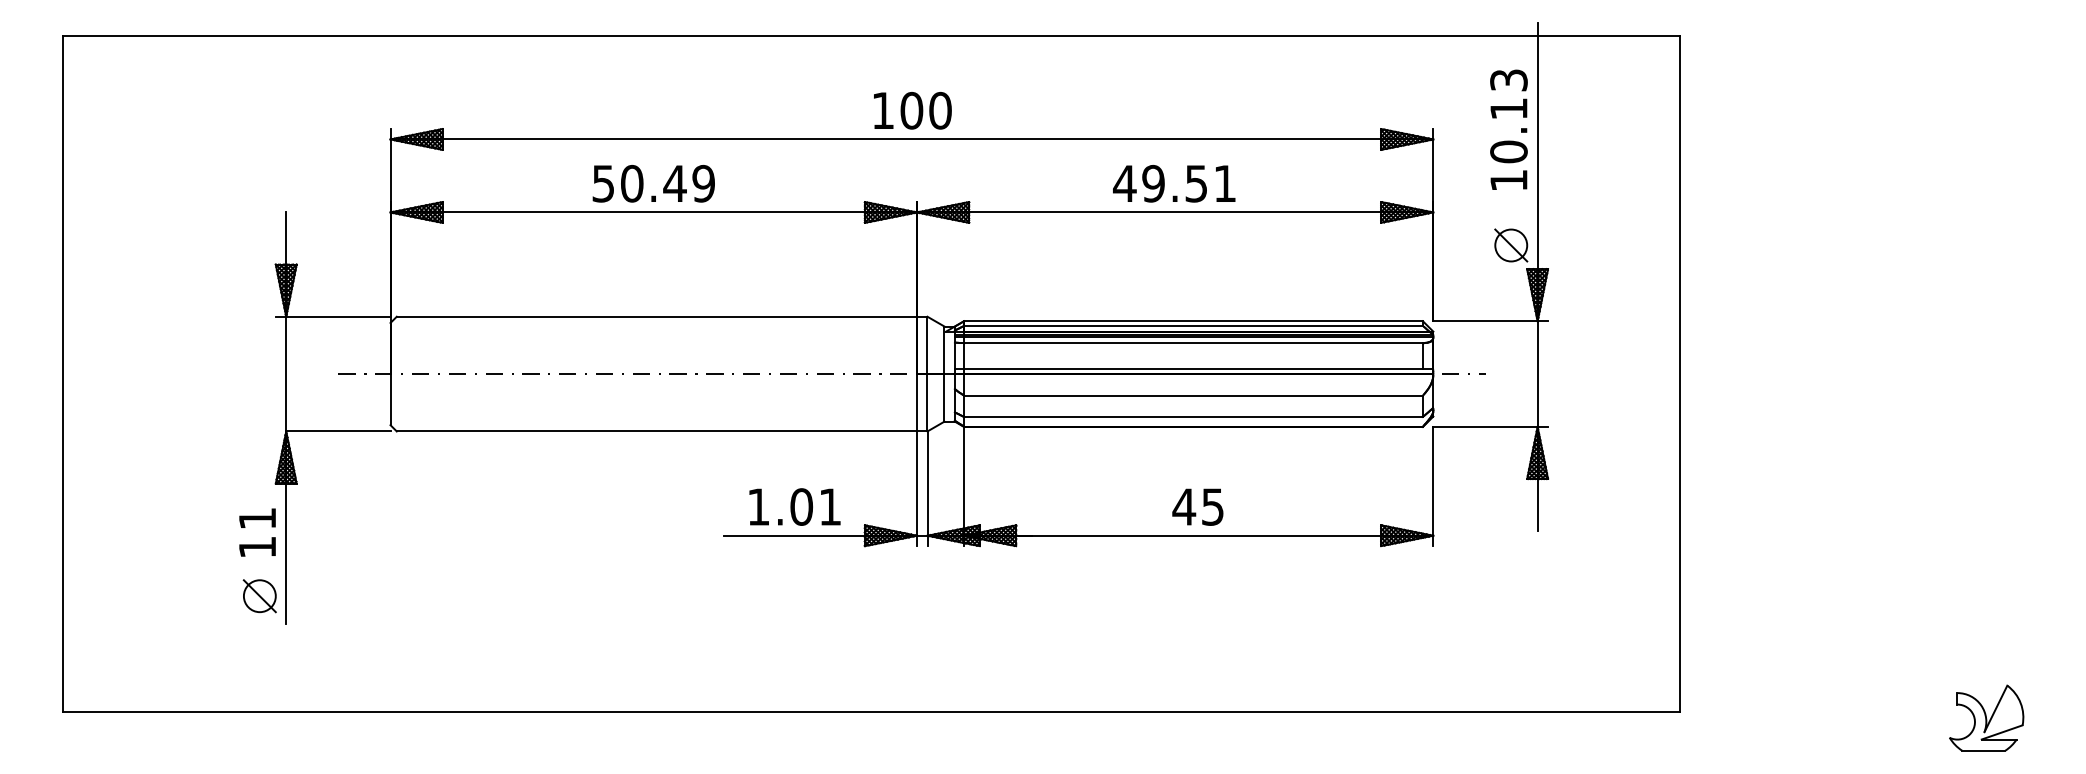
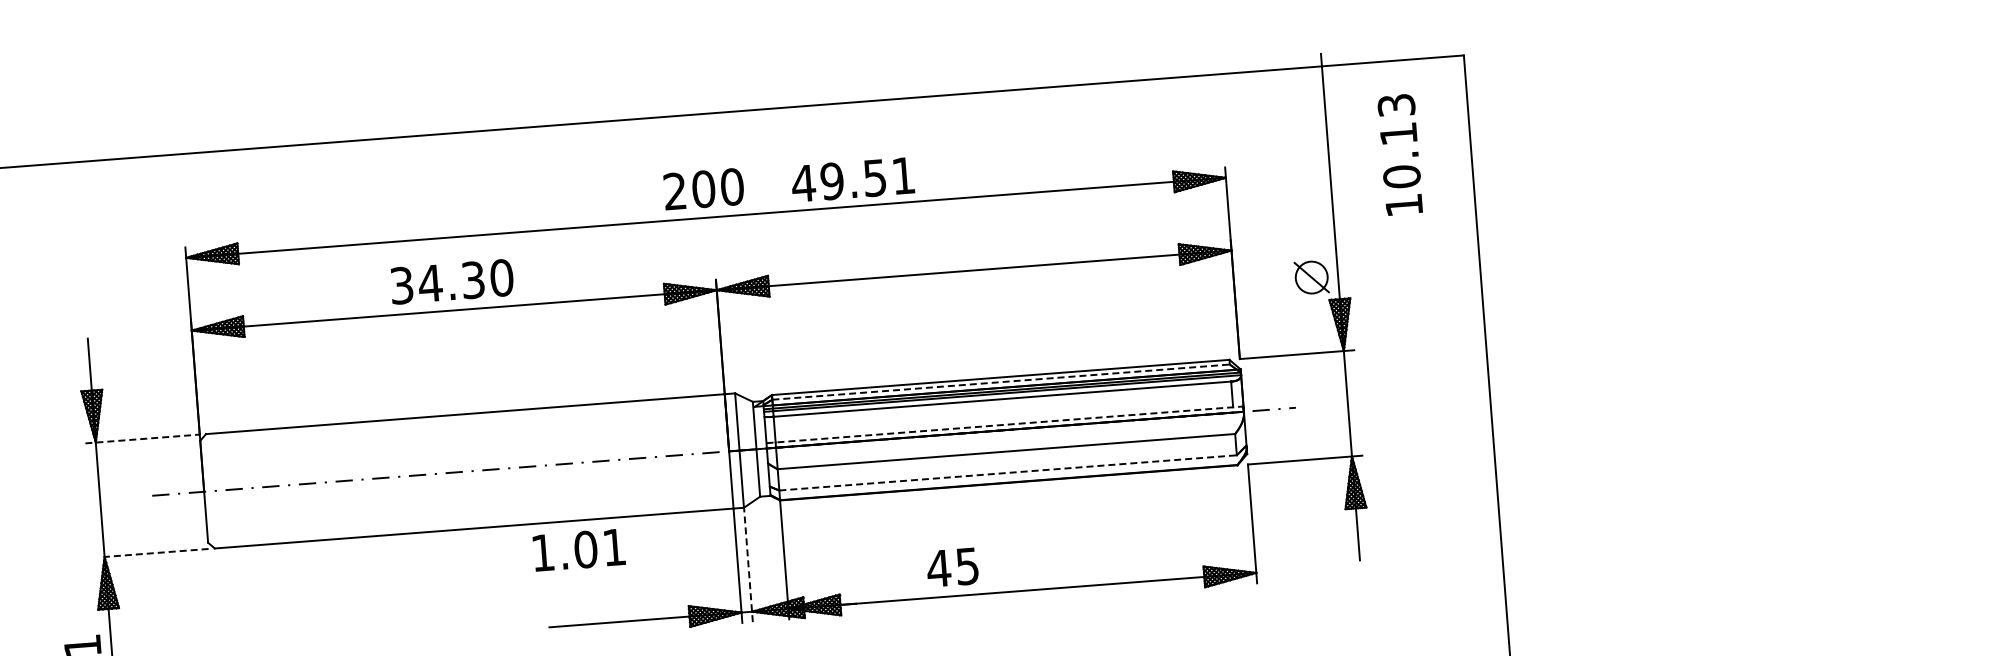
text: (882, 109) -> (674, 190), 100 -> 200
text: (1508, 129) -> (1399, 154), moved
text: (654, 183) -> (452, 281), 50.49 -> 34.30
text: (1174, 183) -> (853, 179), moved
line: (333, 316) -> (142, 438), solid -> dashed
line: (1194, 325) -> (1002, 381), solid -> dashed
line: (1194, 368) -> (1005, 424), solid -> dashed
line: (1194, 416) -> (1009, 472), solid -> dashed
line: (337, 431) -> (155, 553), solid -> dashed
line: (927, 488) -> (748, 564), solid -> dashed
text: (794, 506) -> (578, 549), moved
text: (1197, 506) -> (952, 567), moved

